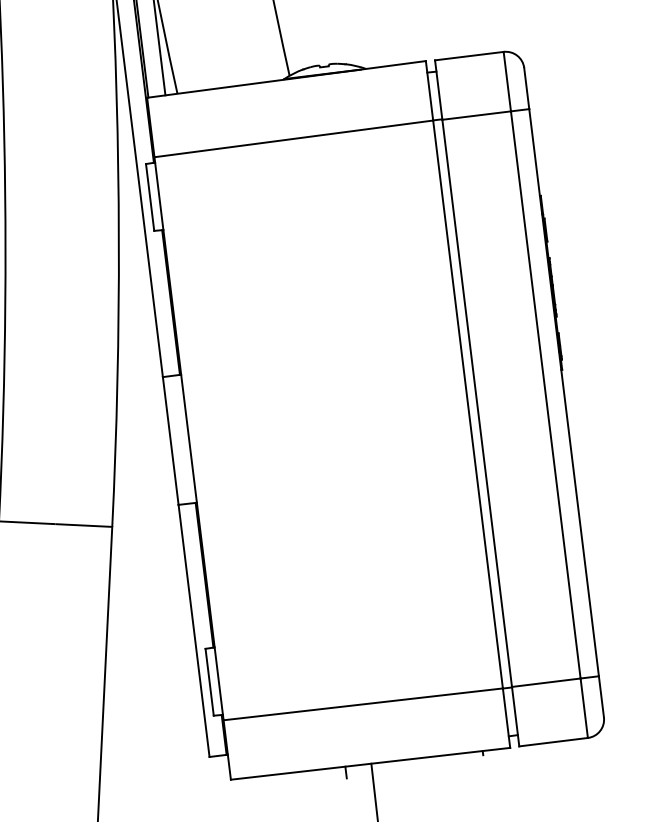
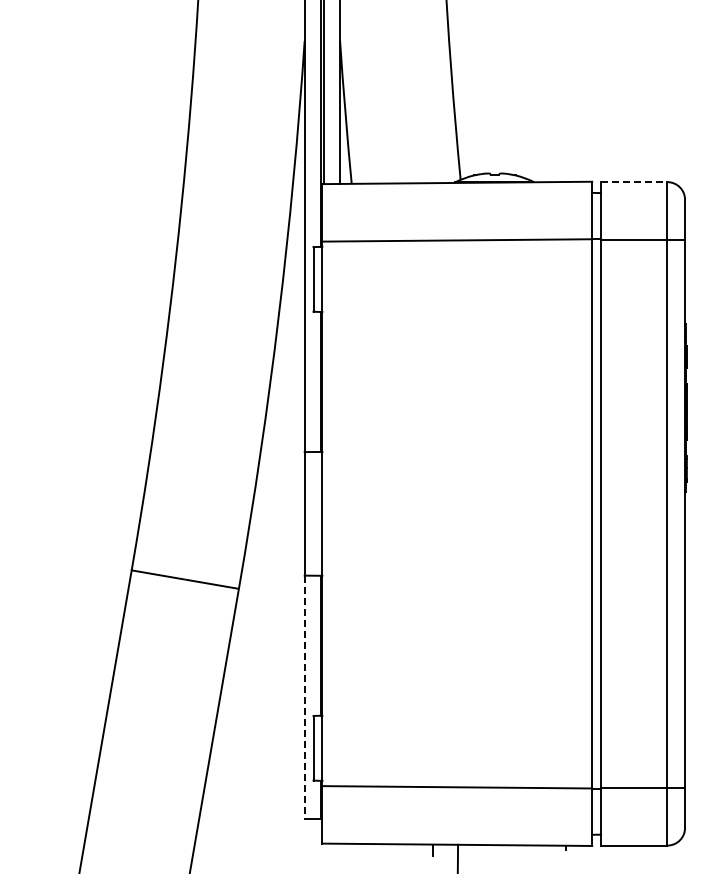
line: (469, 56) -> (634, 182), solid -> dashed
line: (193, 630) -> (304, 697), solid -> dashed

